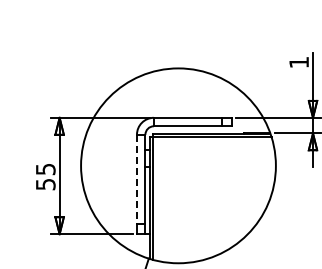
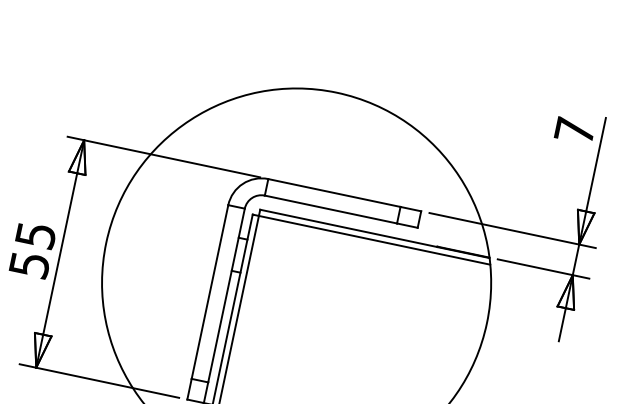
text: (298, 62) -> (573, 130), 1 -> 7
line: (136, 179) -> (208, 292), dashed -> solid

